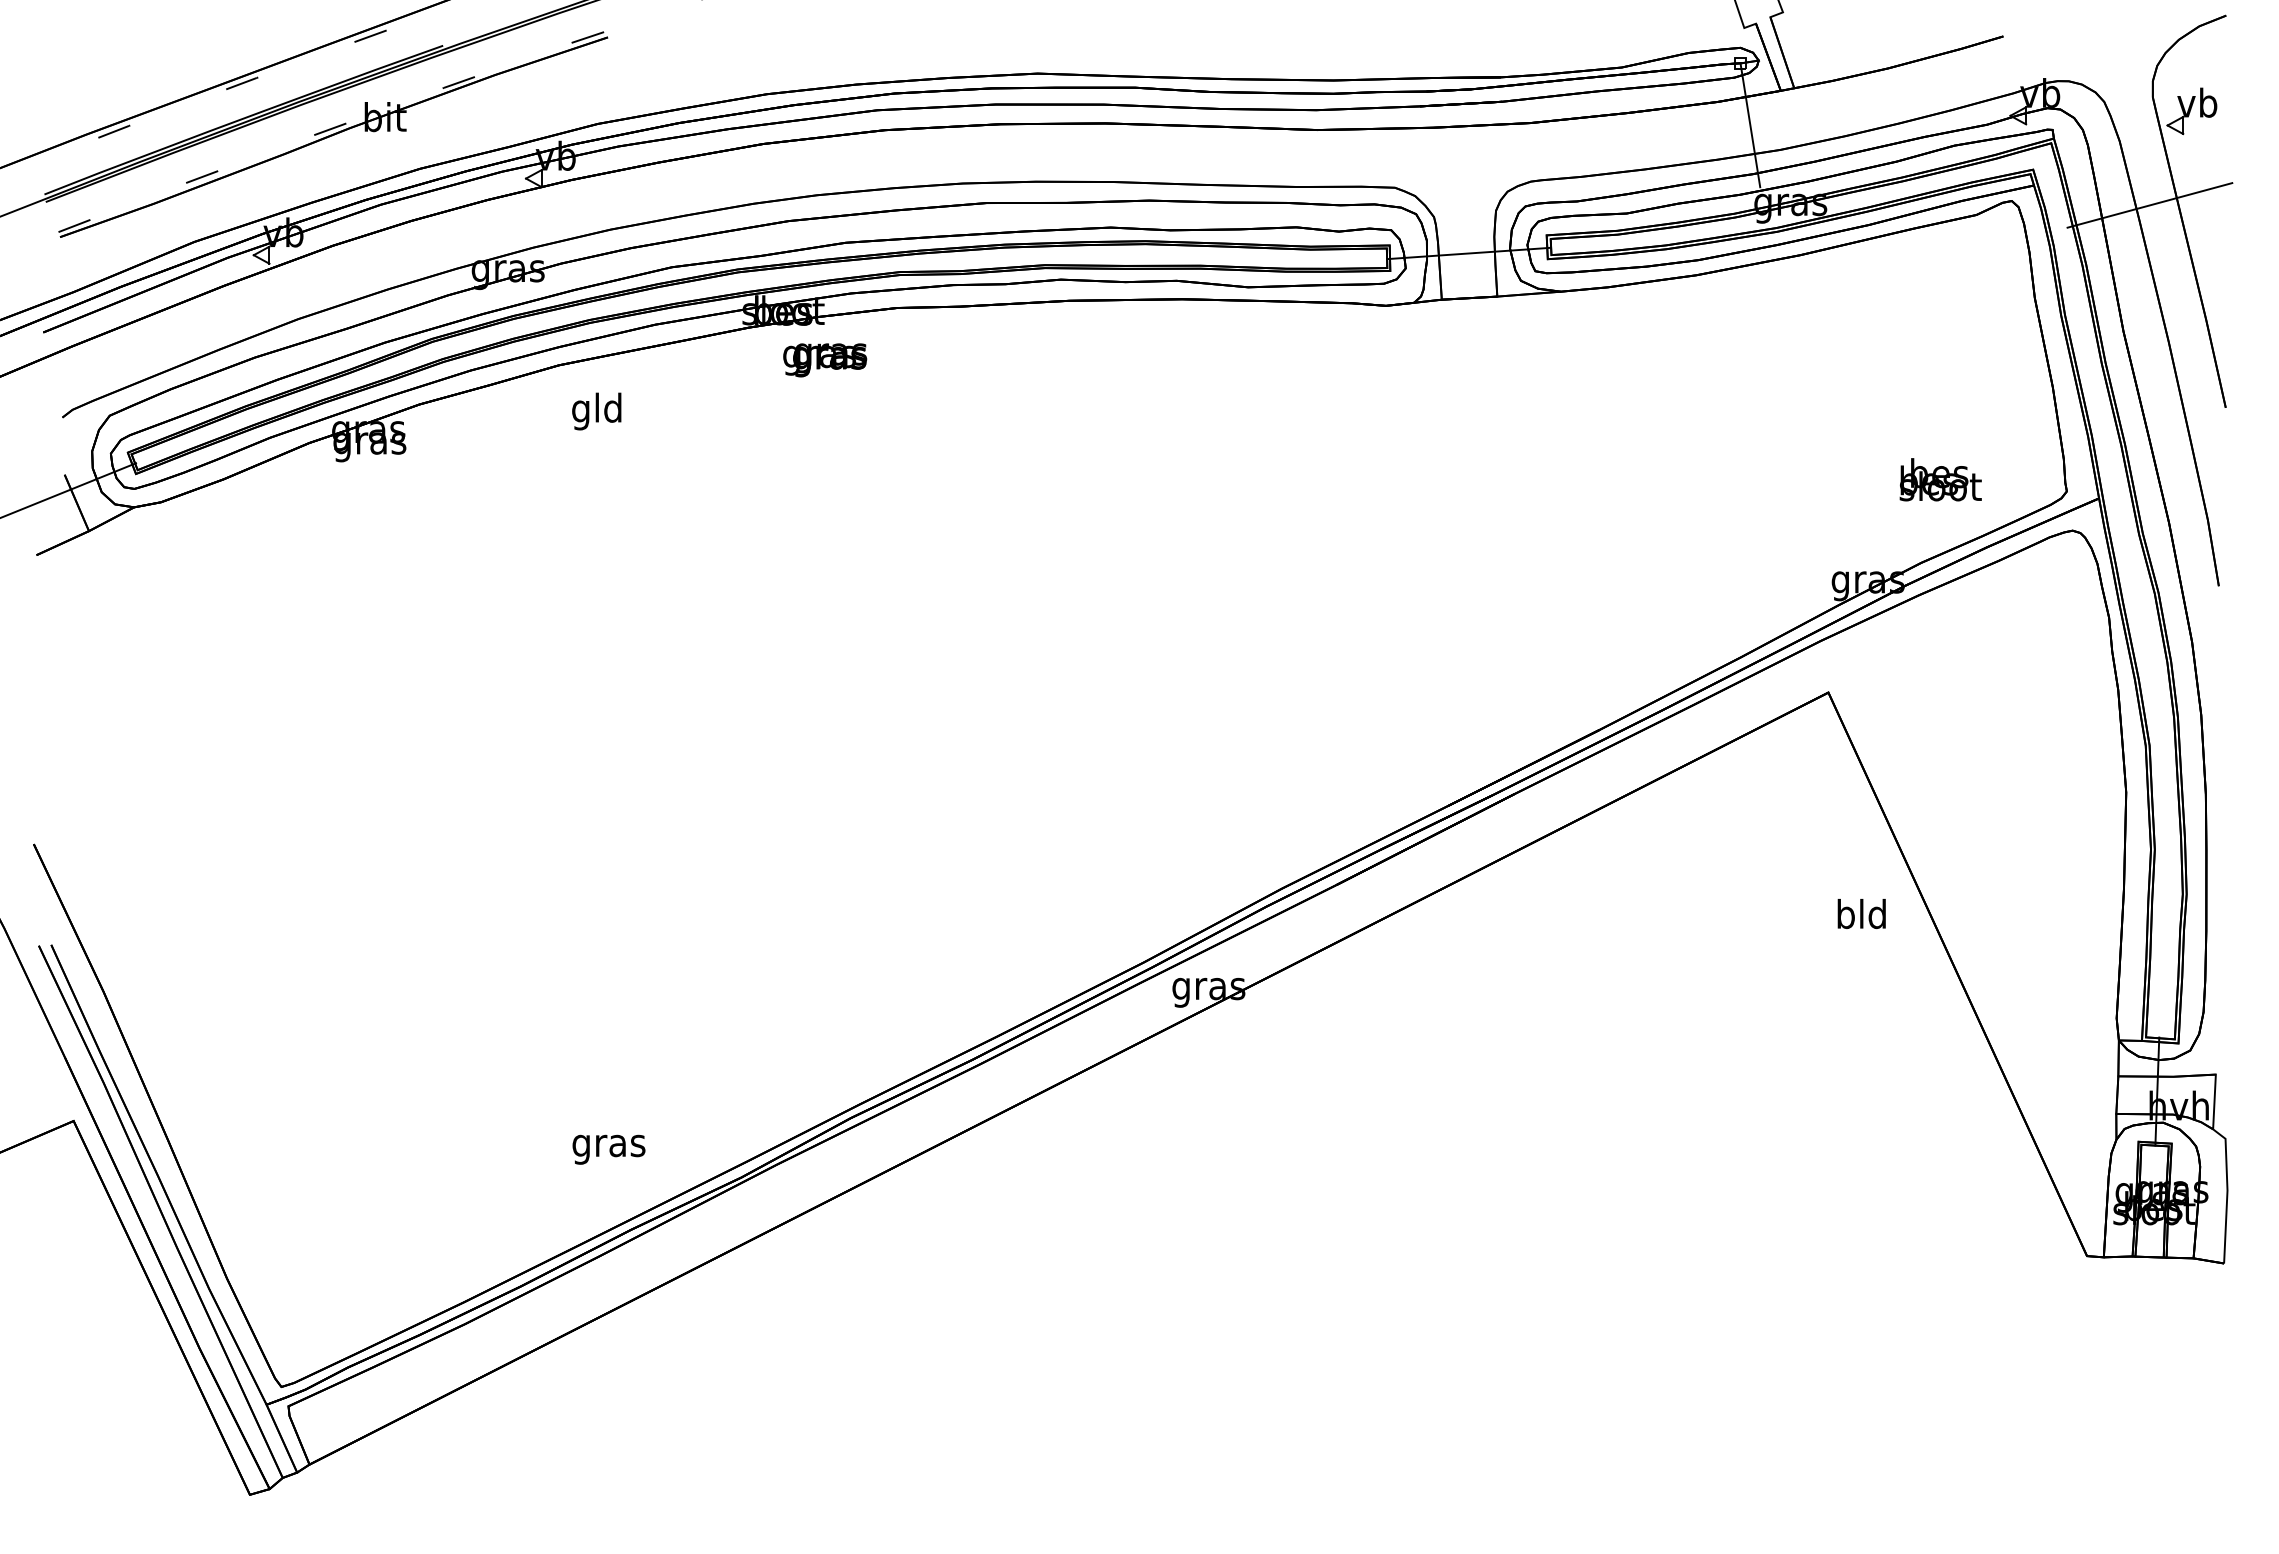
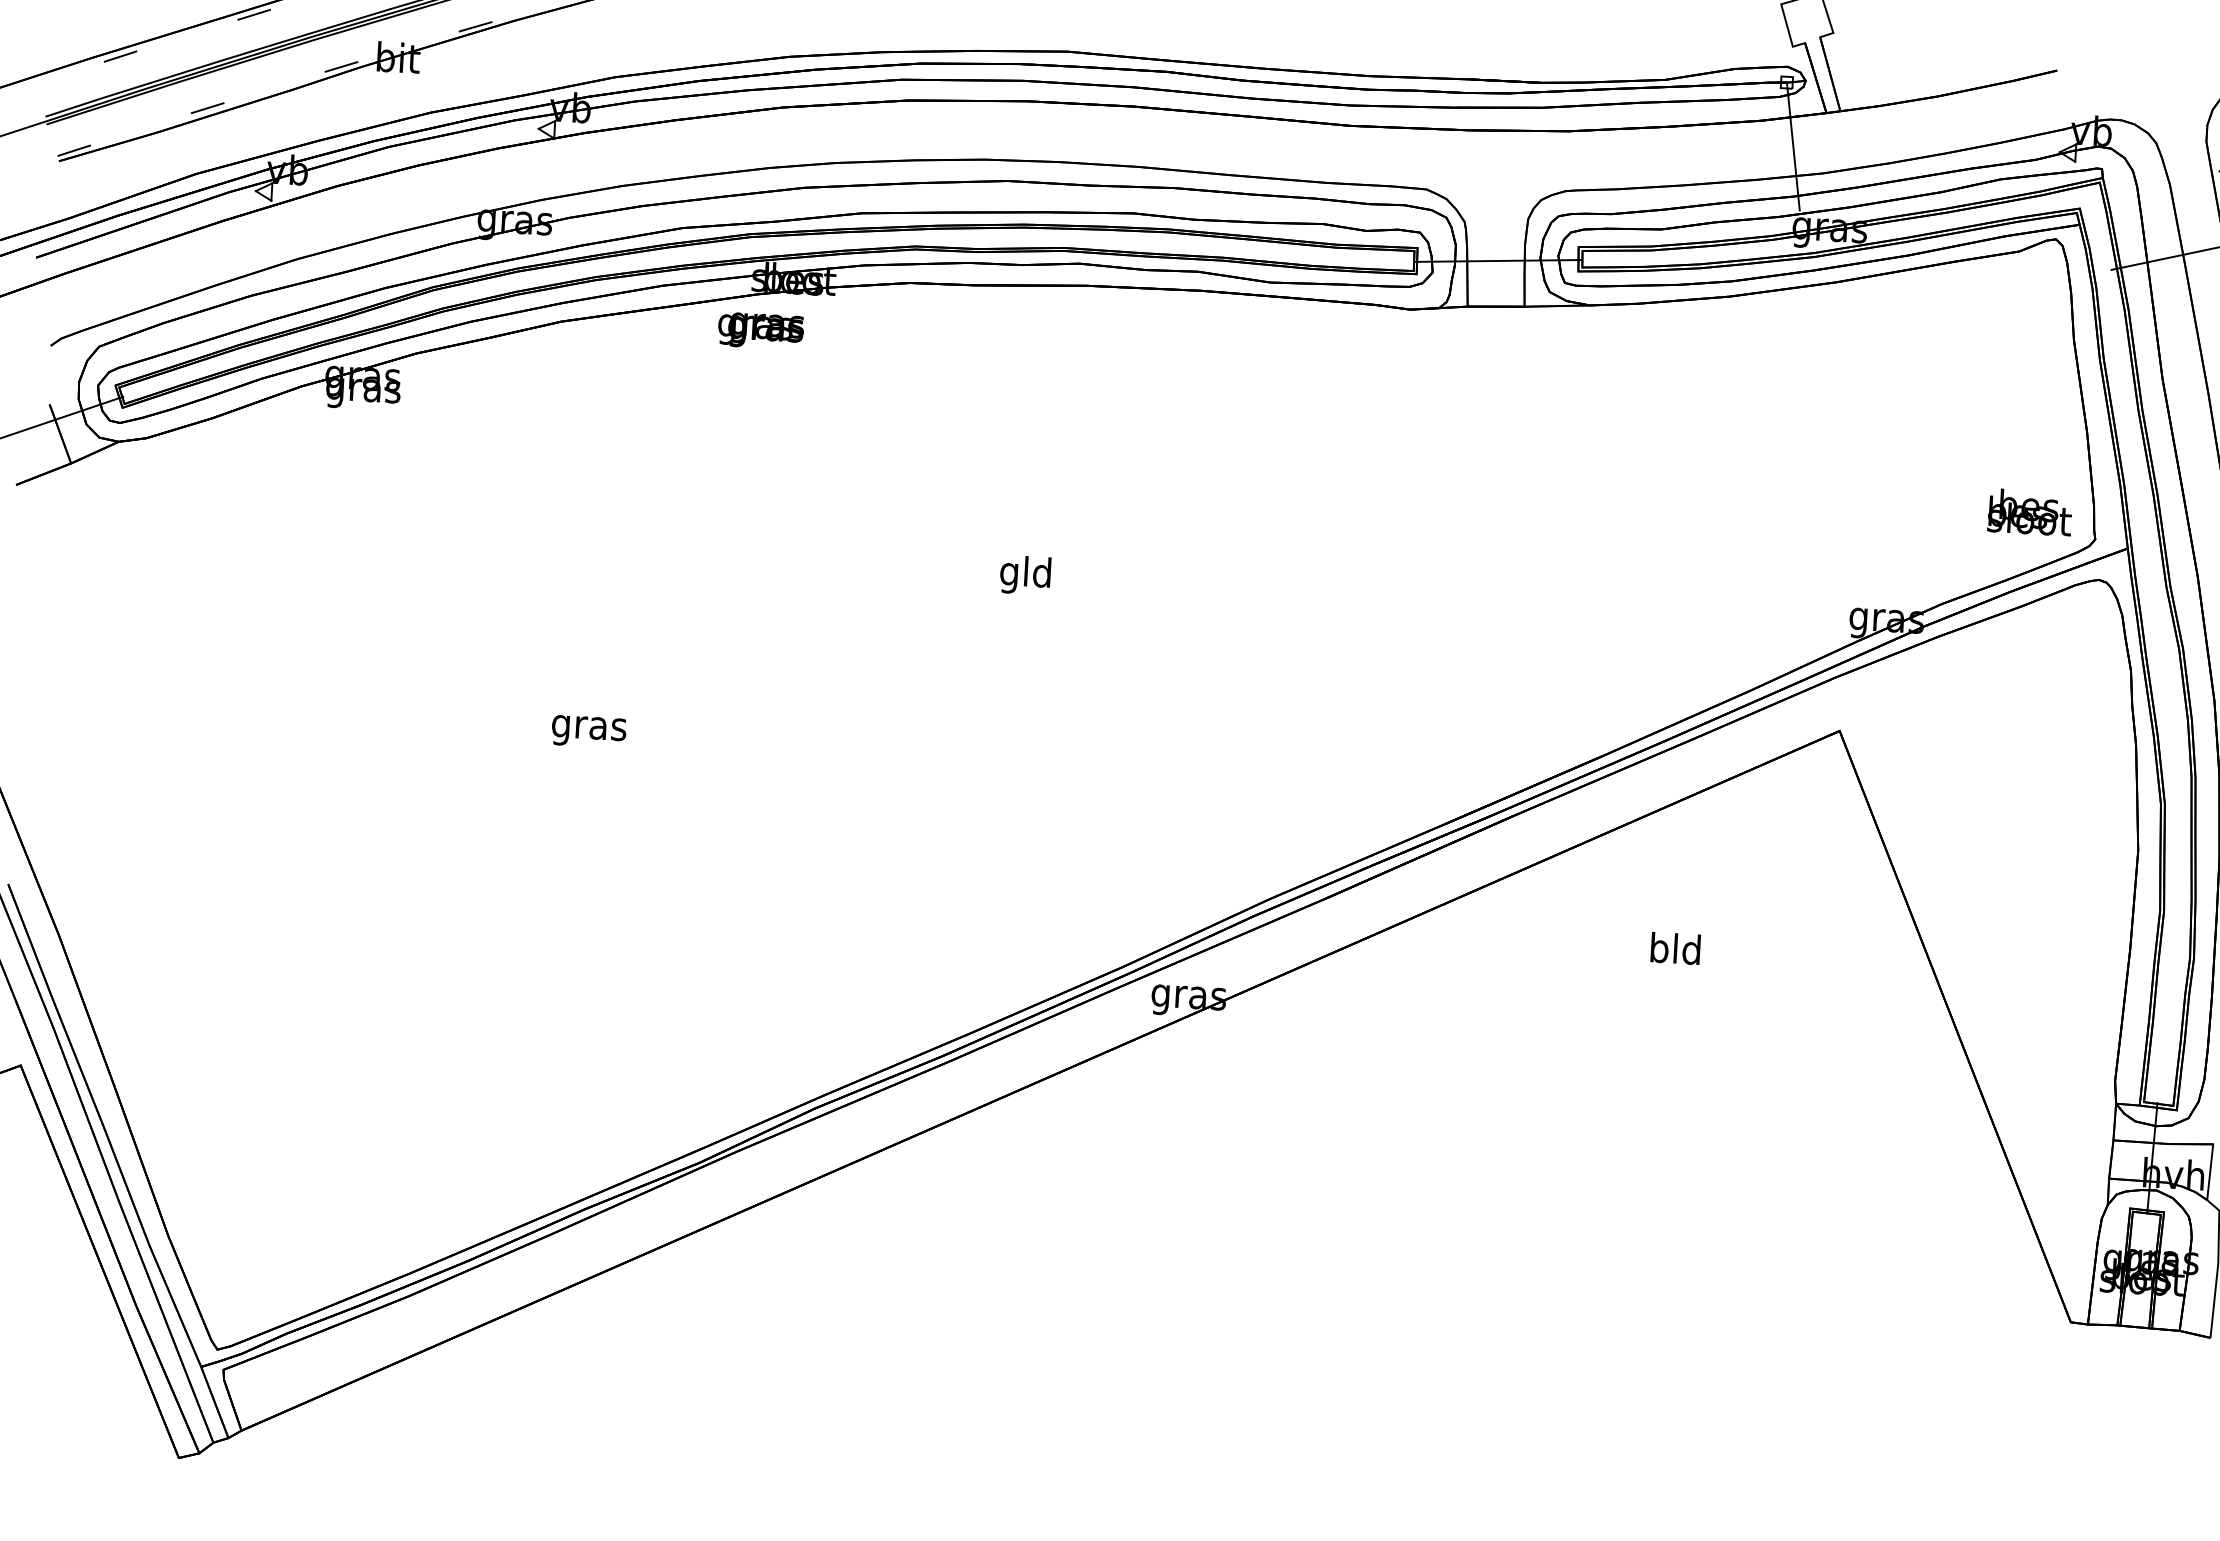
text: (825, 360) -> (761, 331), moved
text: (596, 411) -> (1025, 575), moved
text: (1940, 479) -> (2029, 512), moved
text: (1861, 914) -> (1675, 949), moved
text: (608, 1149) -> (588, 731), moved

